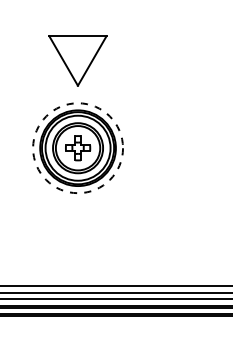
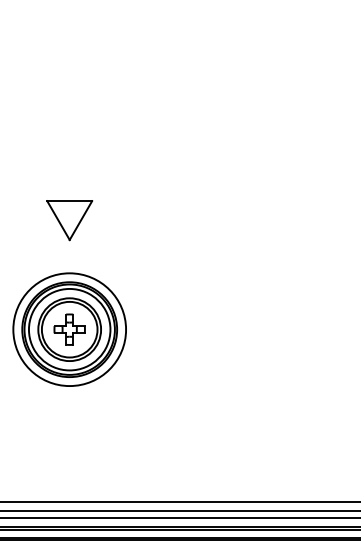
part: (77, 61) -> (69, 220), size x0.62
circle: (77, 148) -> (69, 329), dashed -> solid

